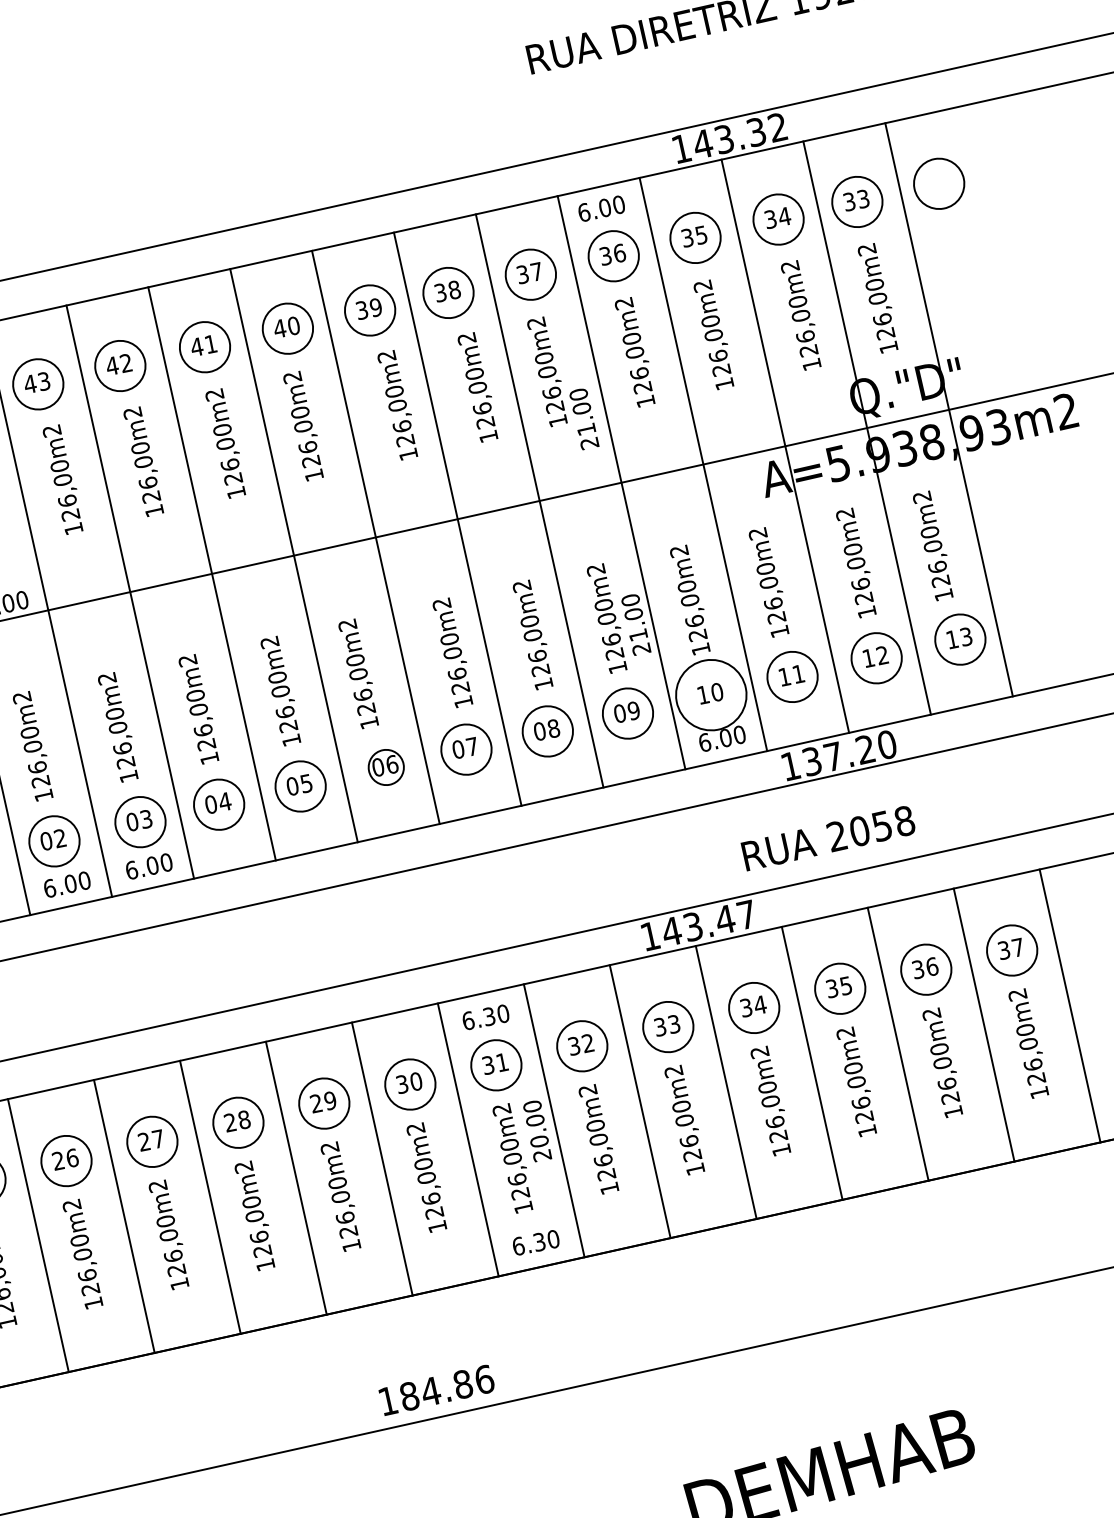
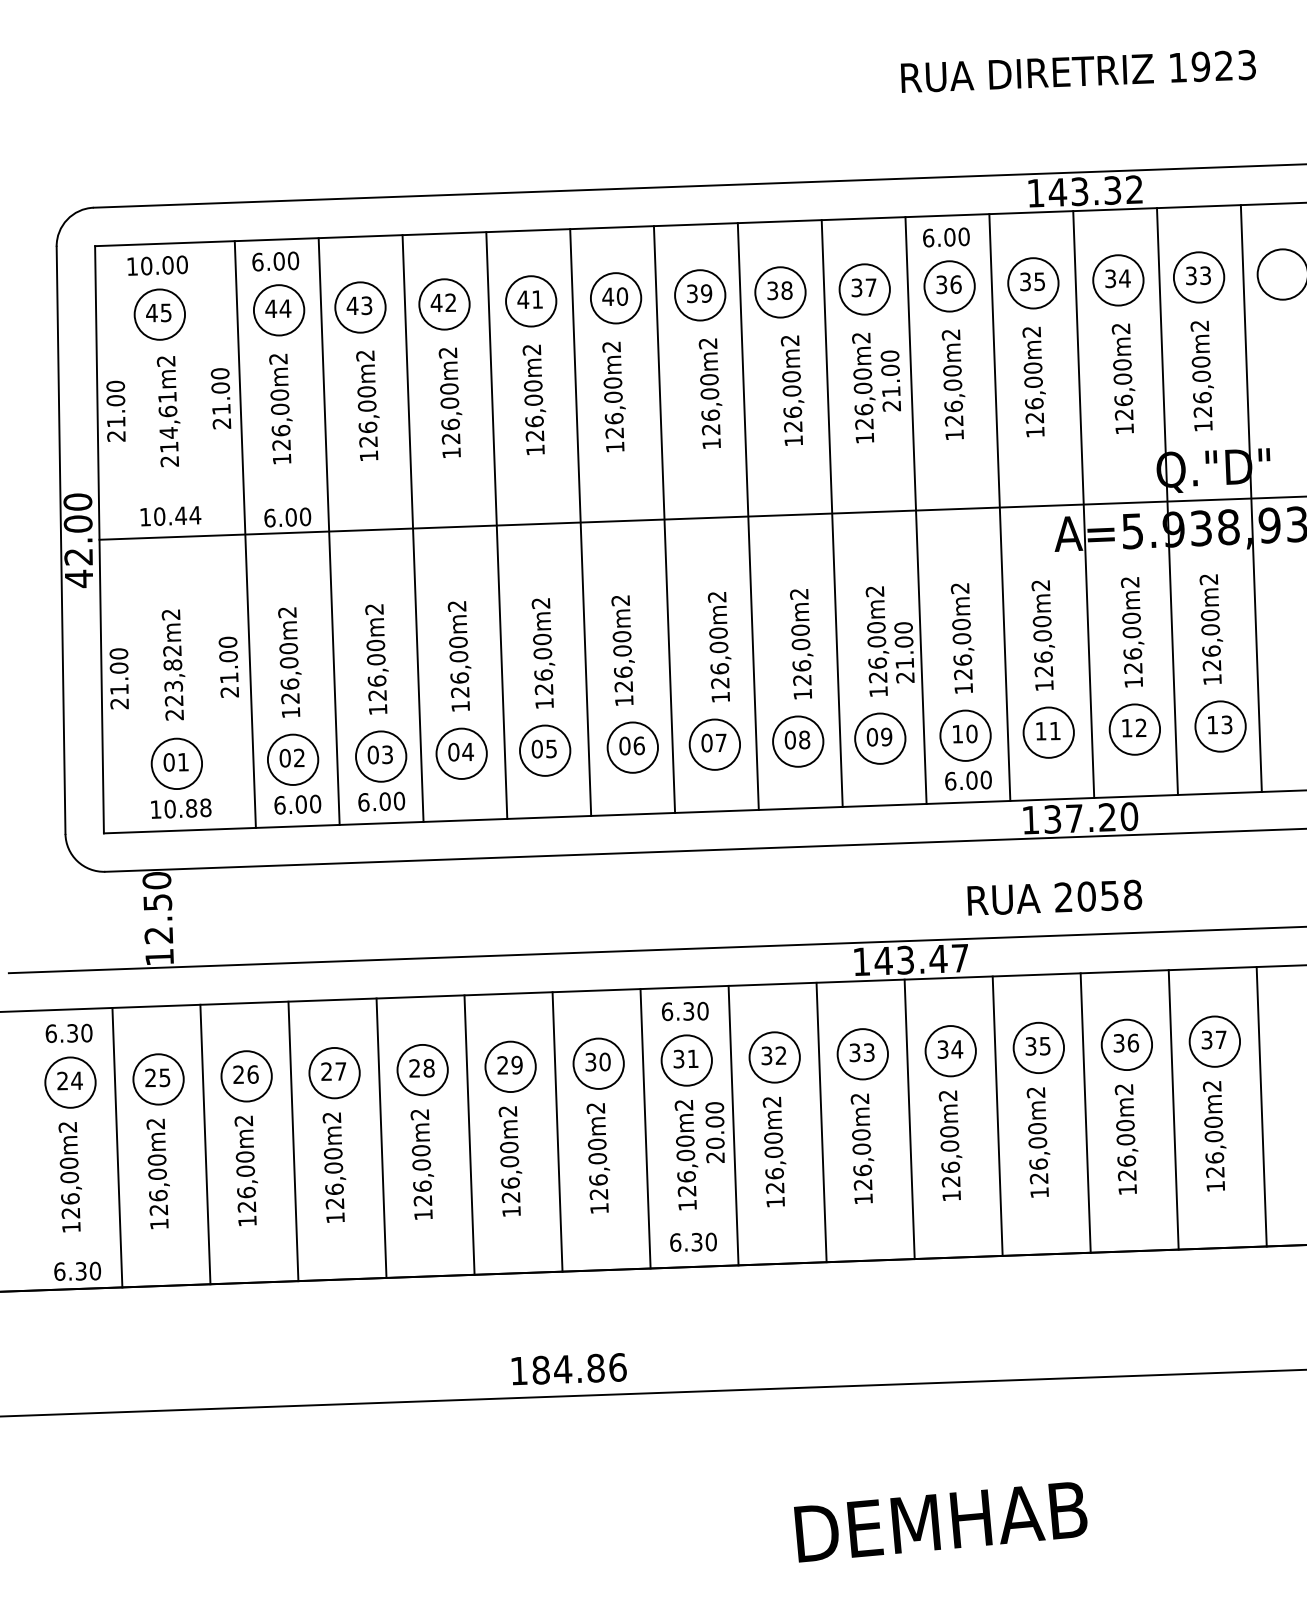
text: (583, 418) -> (890, 380), moved
circle: (711, 694) -> (965, 735), size x0.71
circle: (385, 767) -> (632, 747), size x1.43

